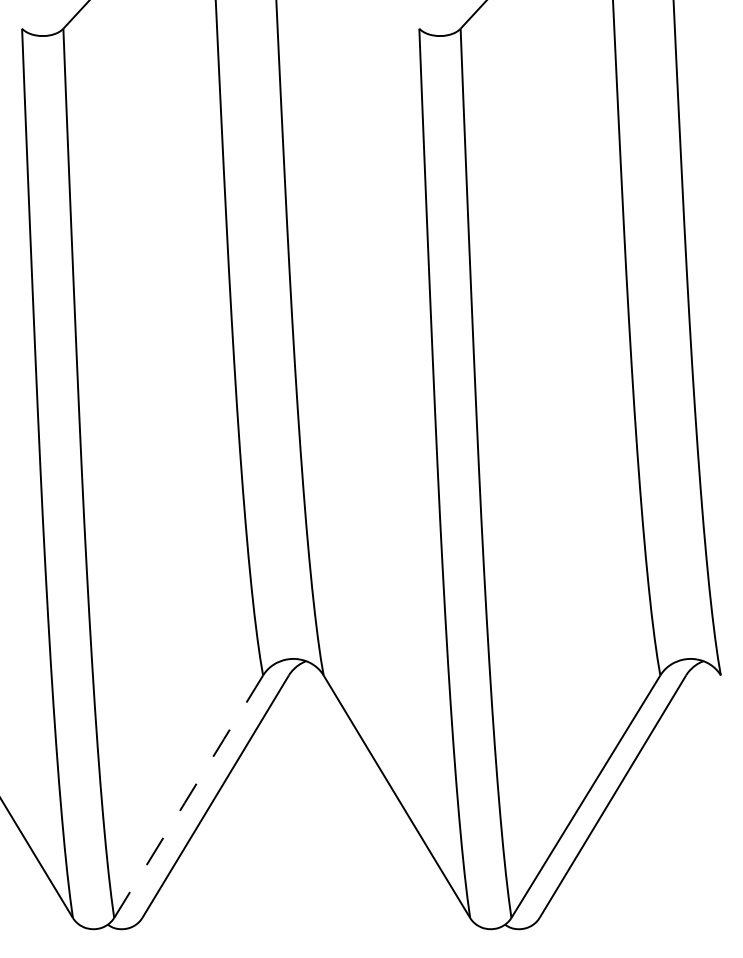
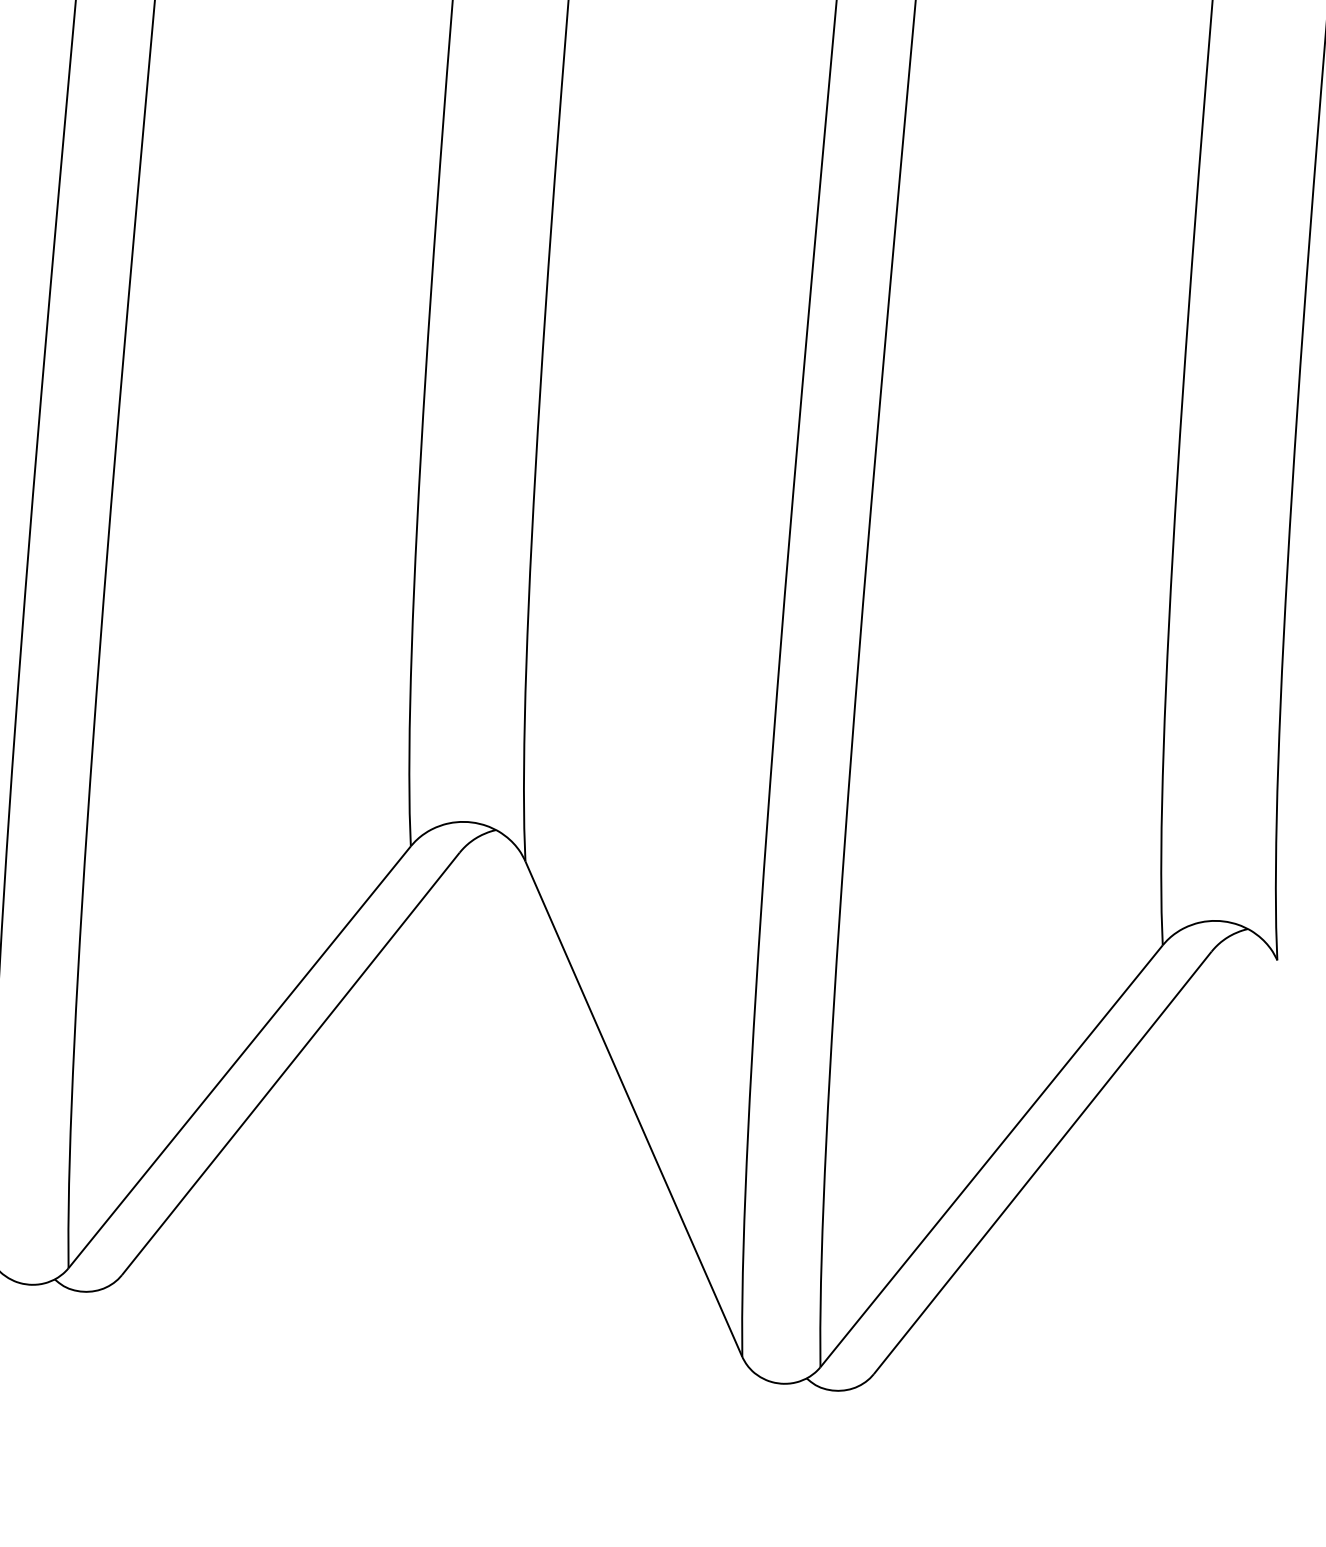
line: (188, 797) -> (239, 1058), dashed -> solid

